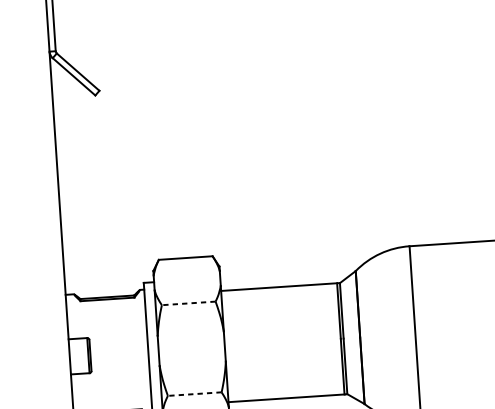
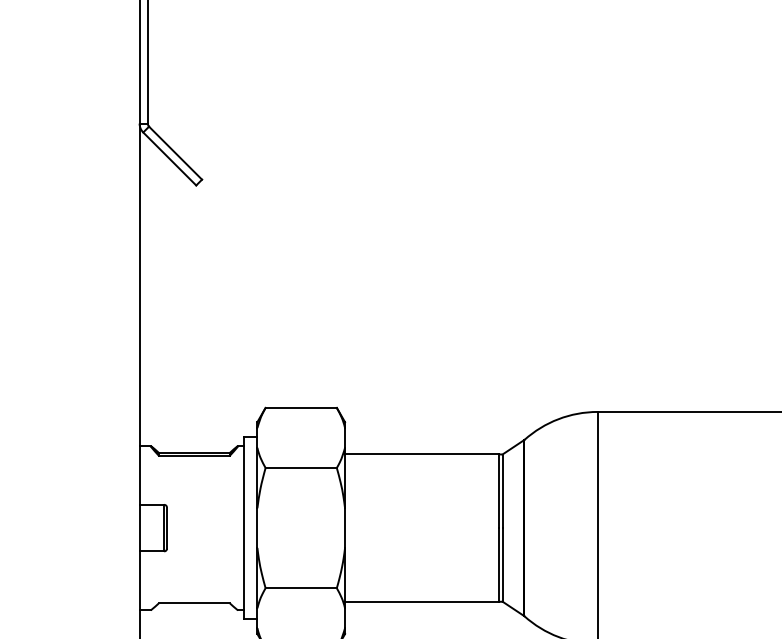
line: (188, 303) -> (301, 468), dashed -> solid
line: (194, 394) -> (301, 588), dashed -> solid

